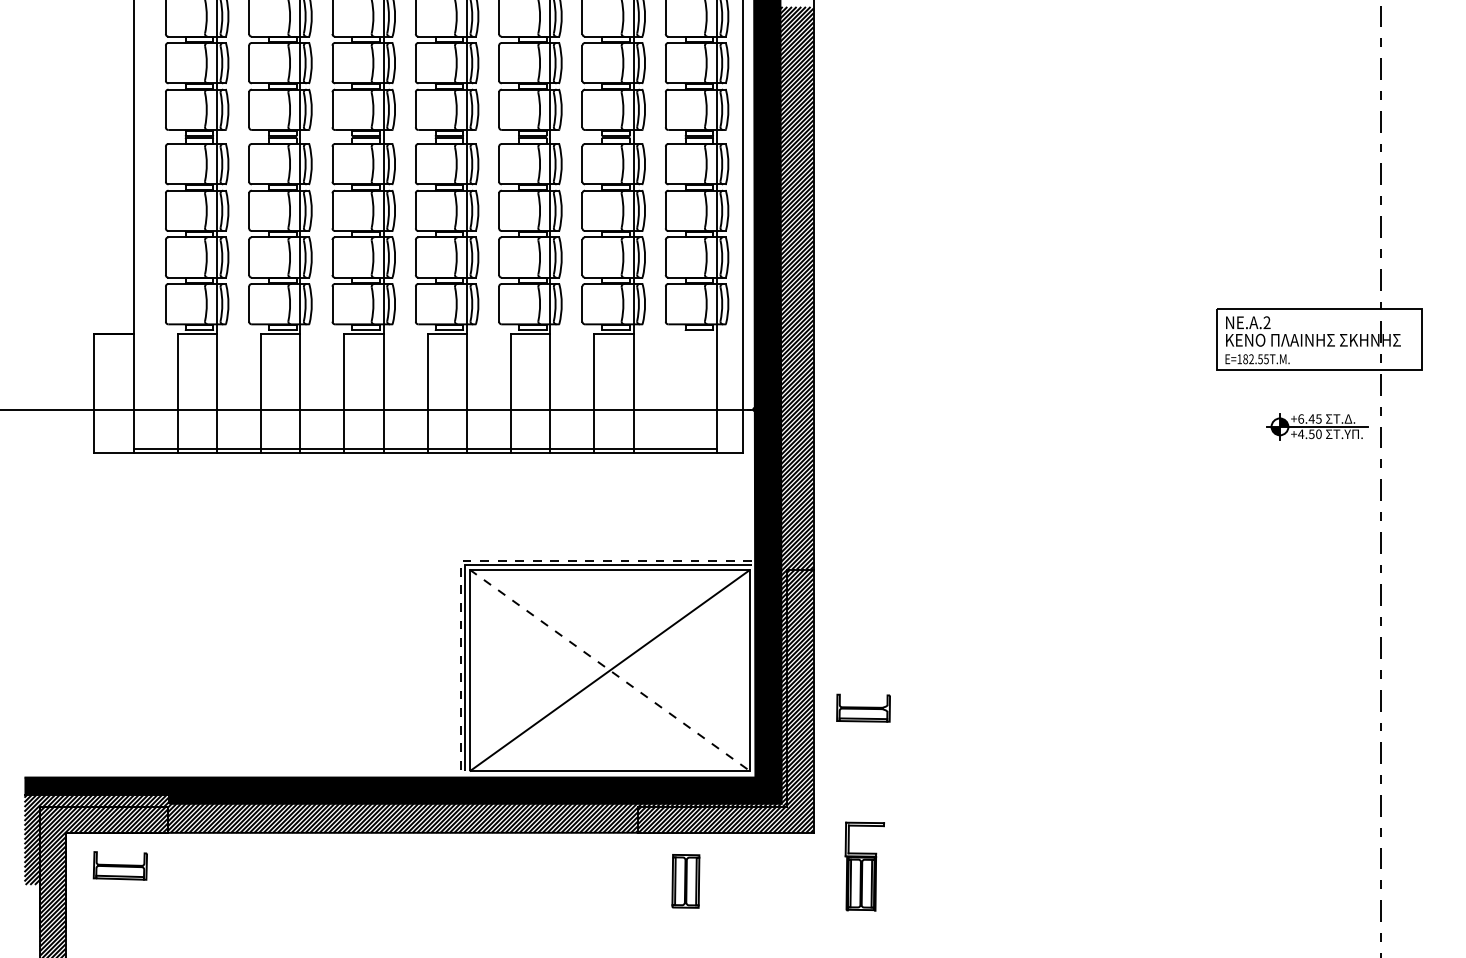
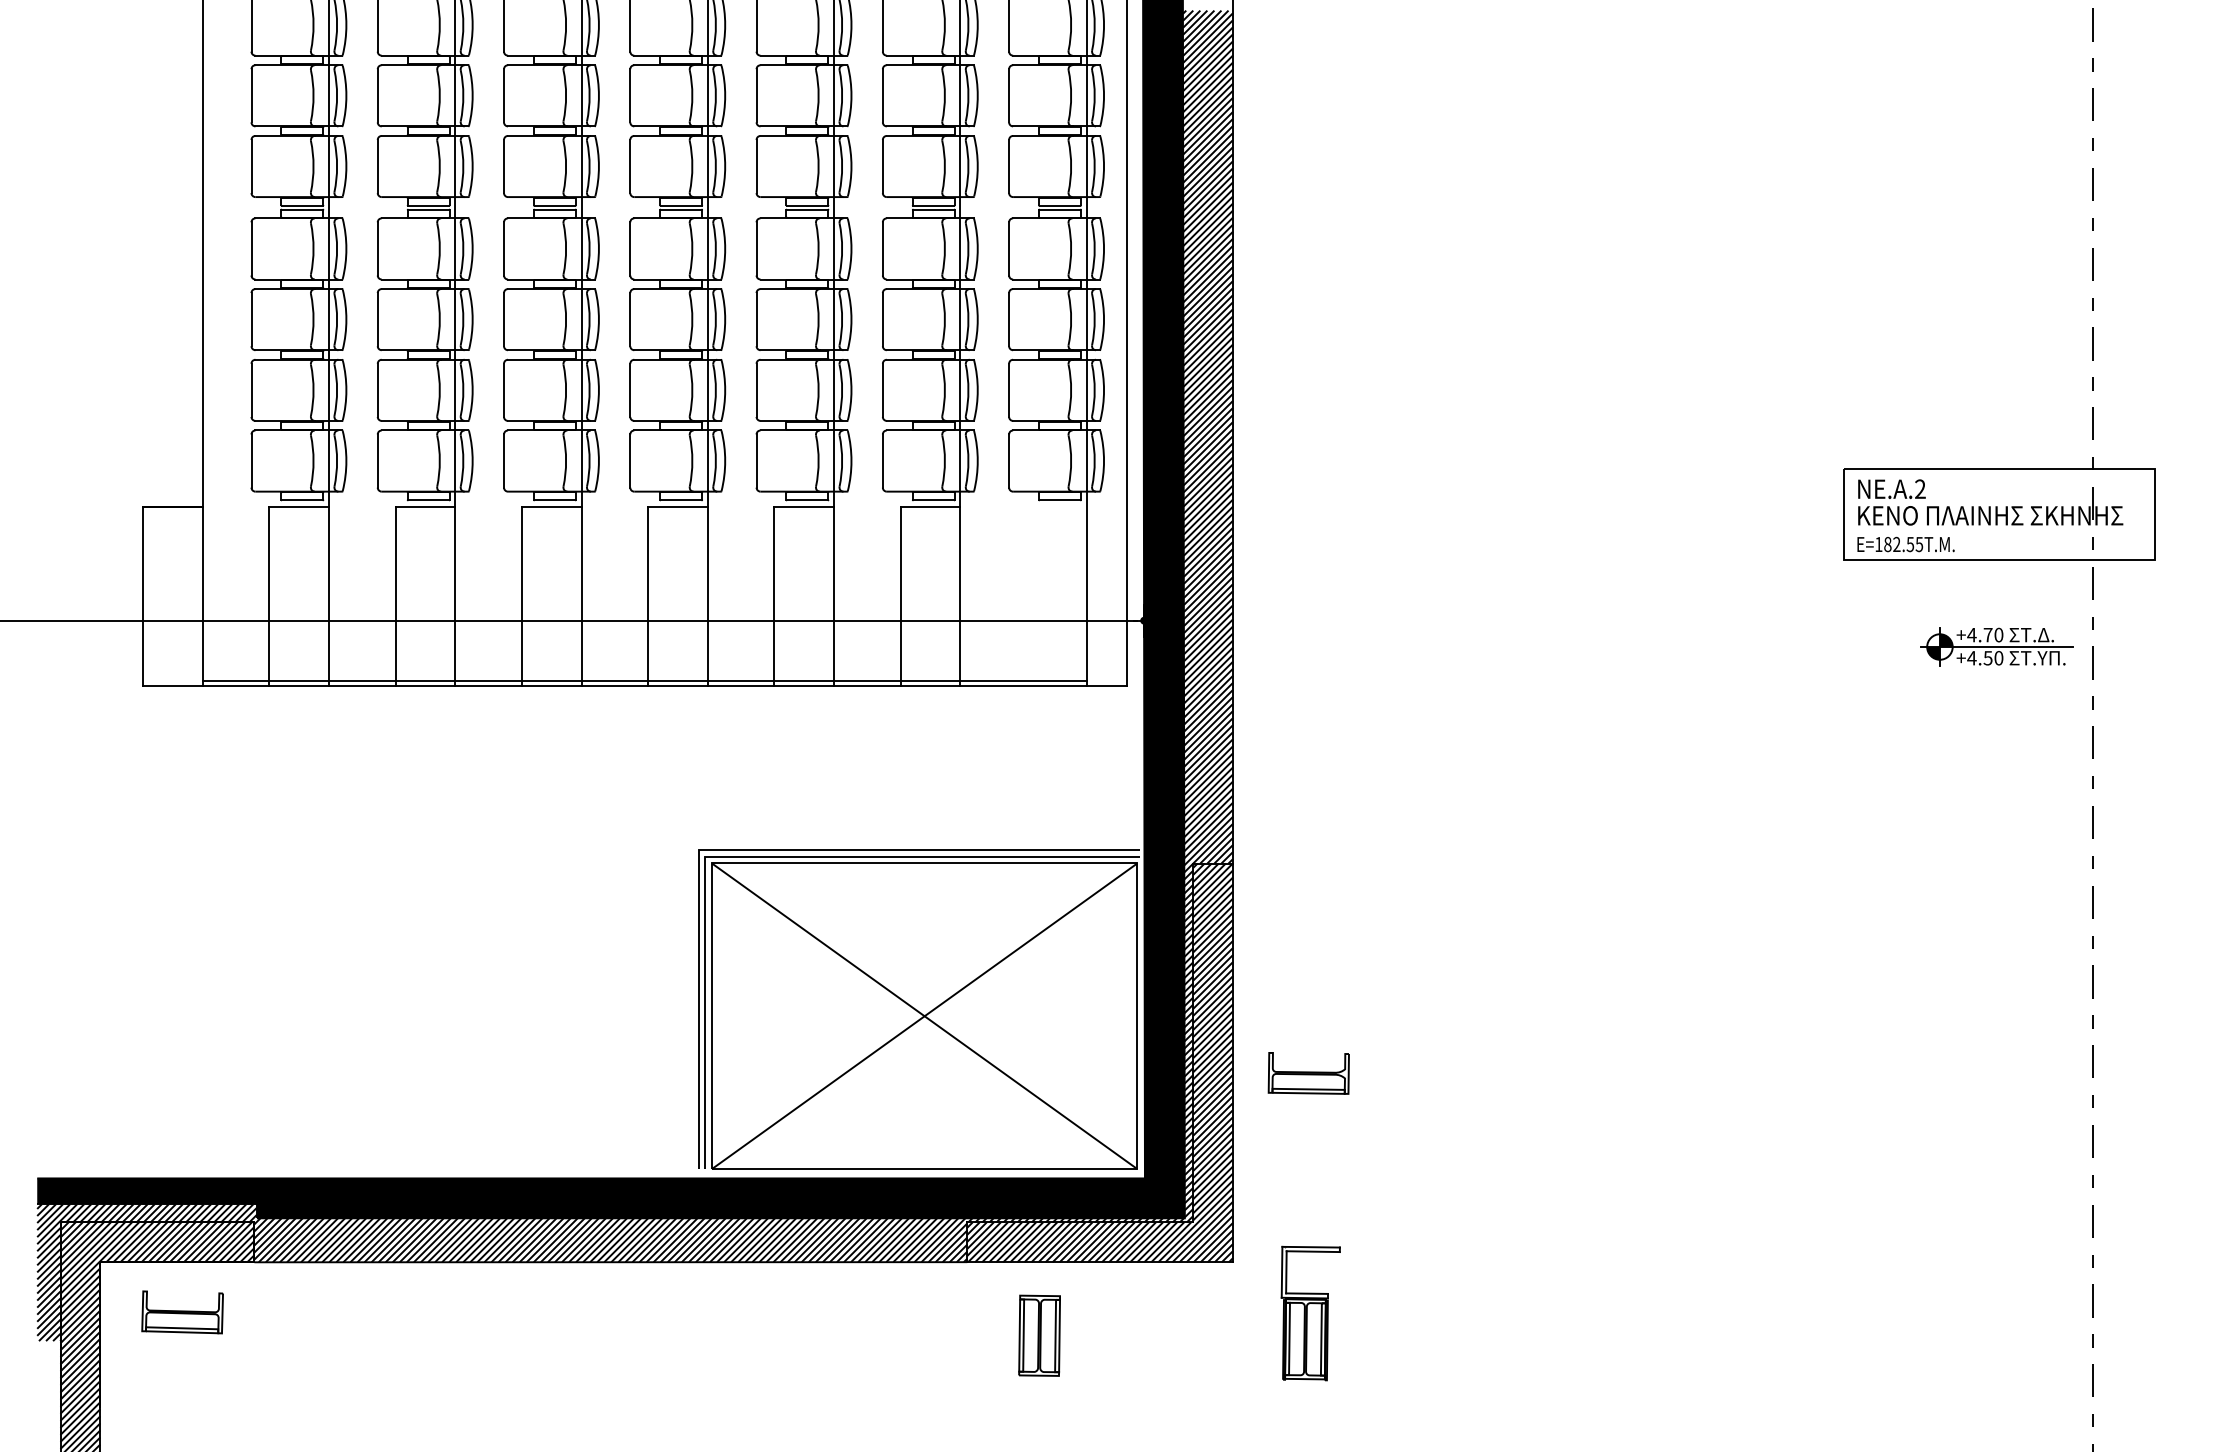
text: (1309, 418) -> (1984, 634), +6.45 -> +4.70
line: (500, 560) -> (758, 849), dashed -> solid
line: (610, 670) -> (925, 1016), dashed -> solid

